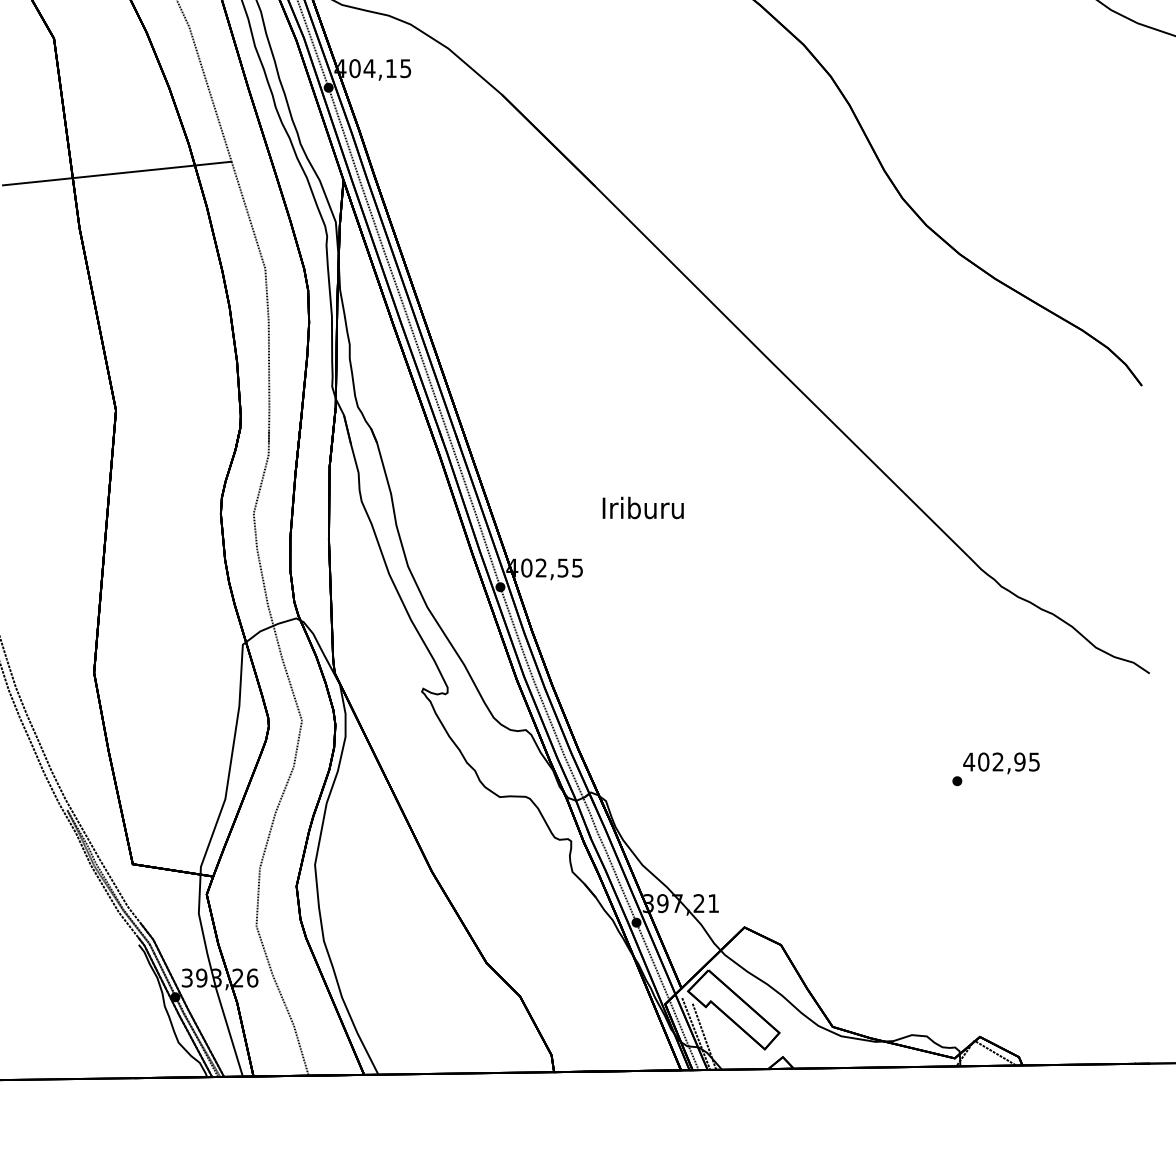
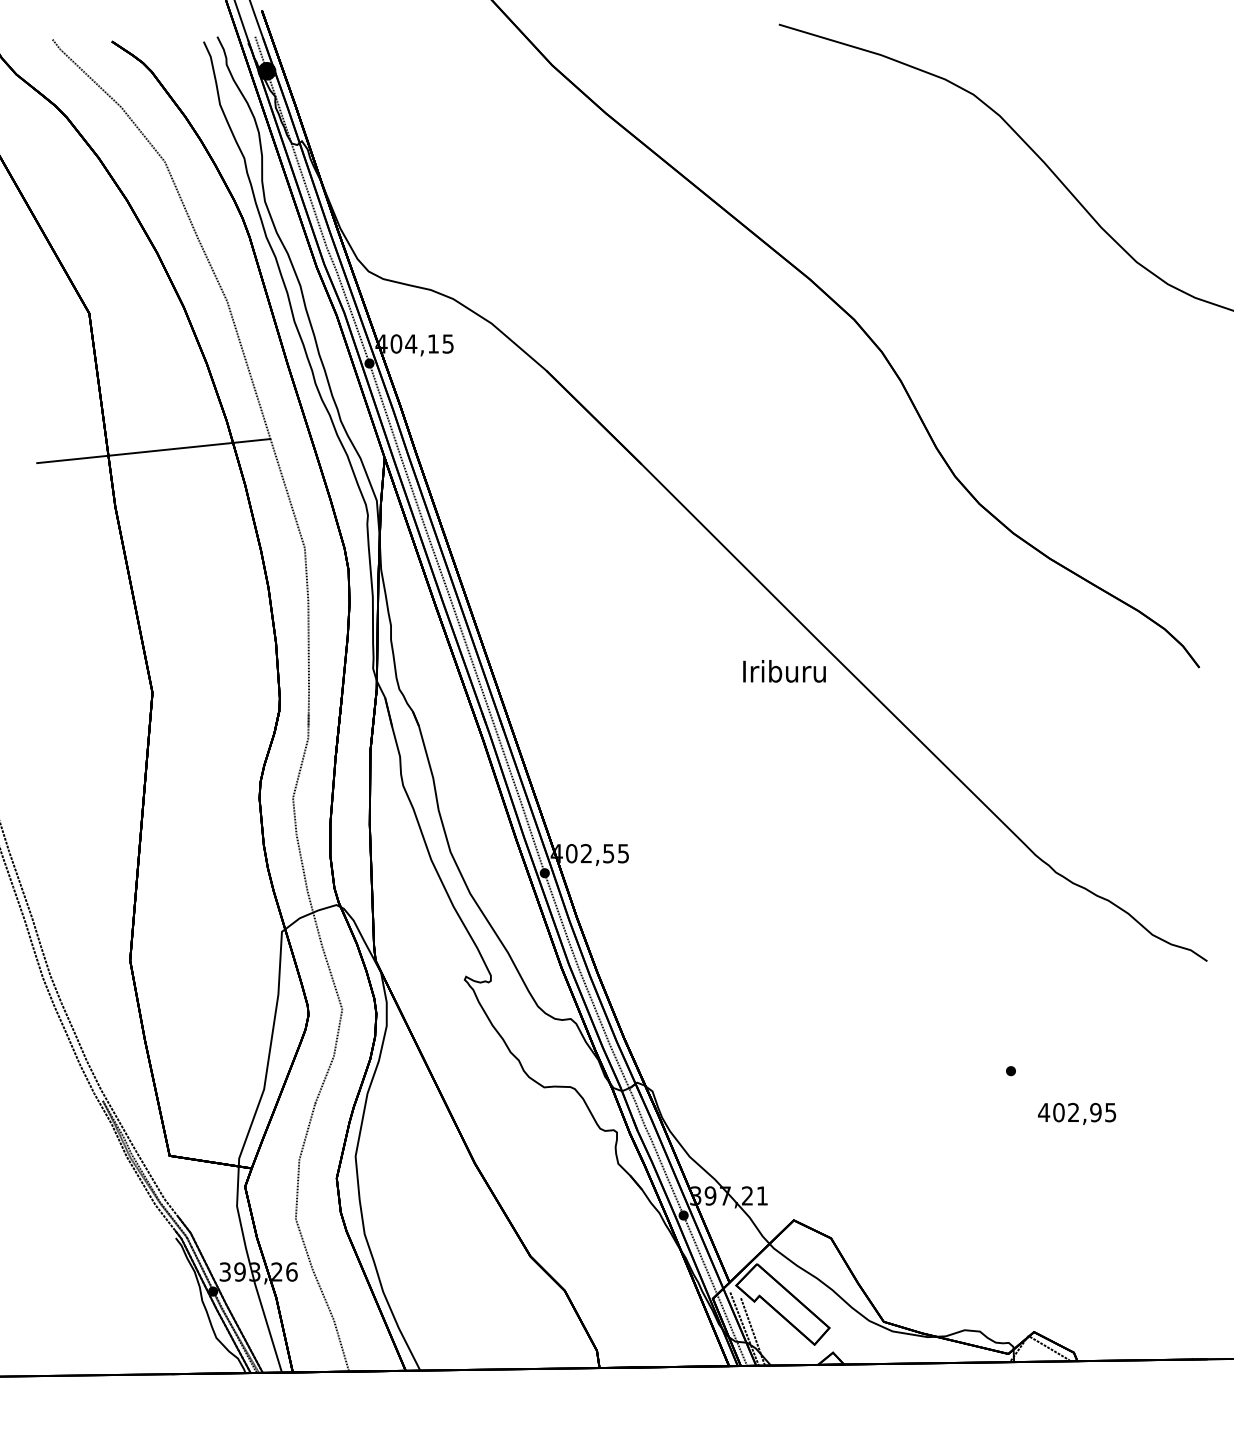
text: (643, 508) -> (784, 671), moved
text: (1001, 762) -> (1077, 1113), moved

